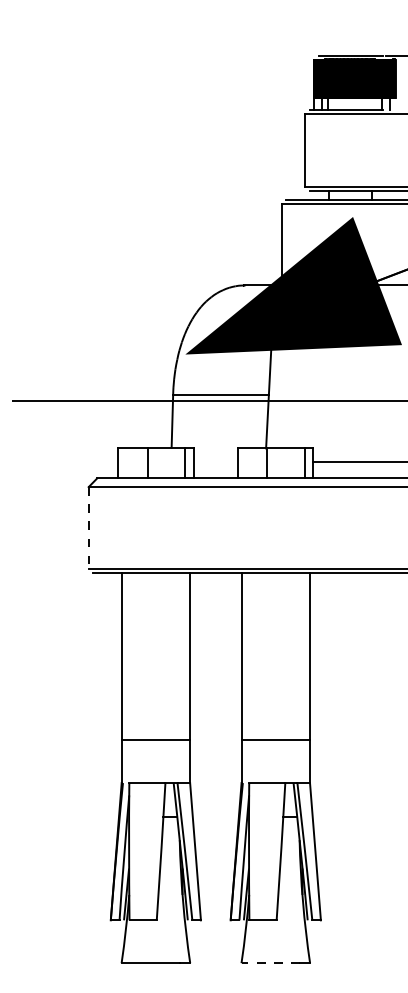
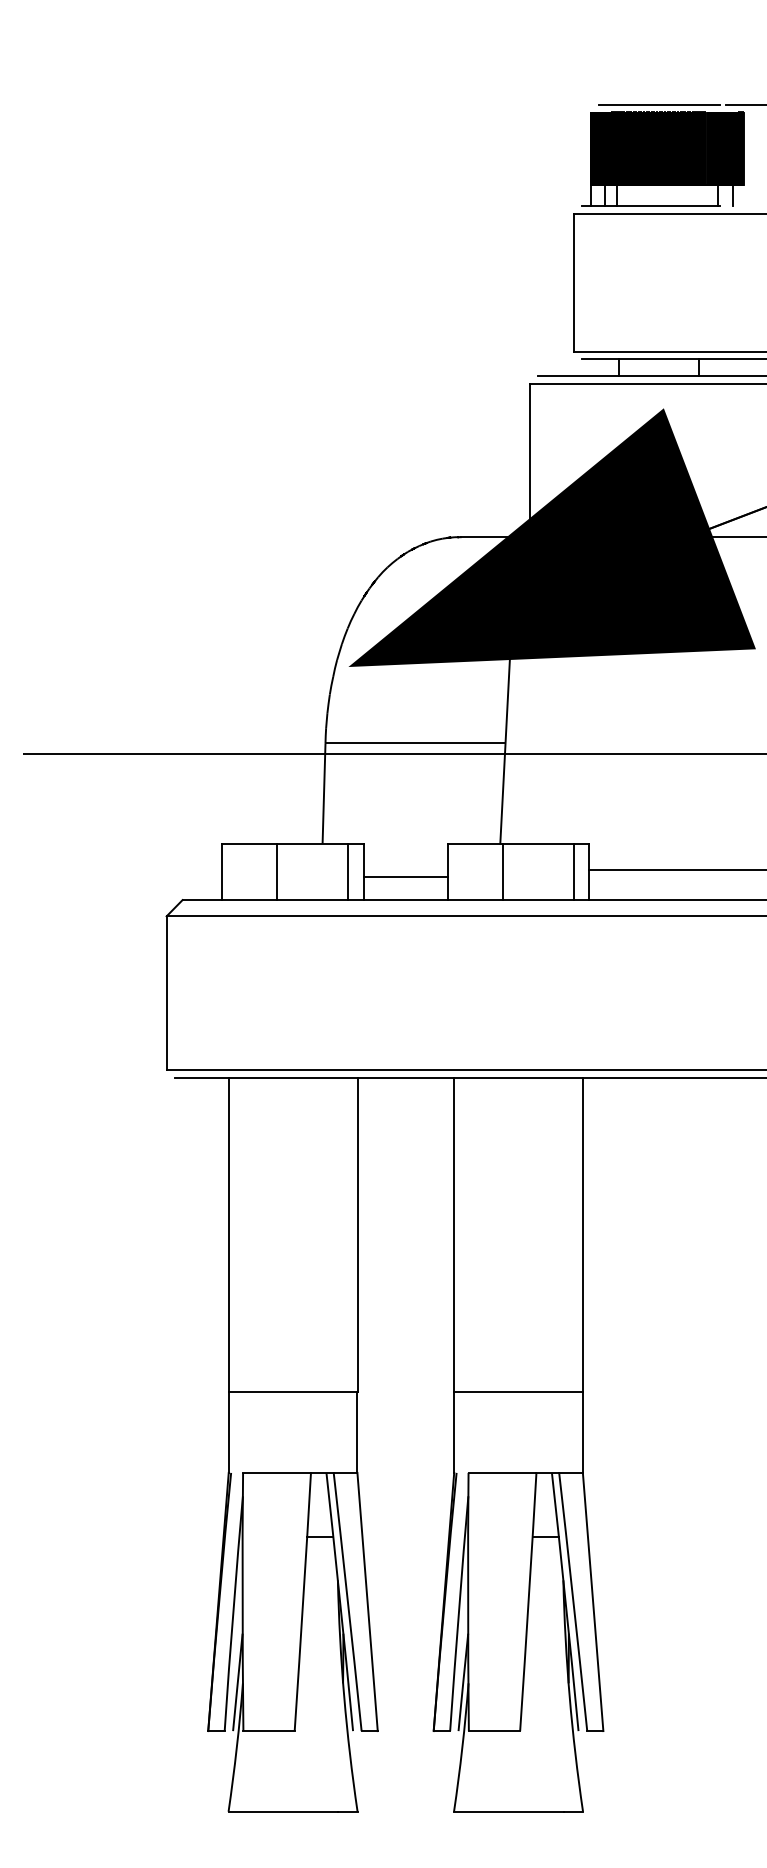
line: (215, 466) -> (405, 877), added
line: (88, 527) -> (166, 992), dashed -> solid
line: (270, 963) -> (508, 1812), dashed -> solid

